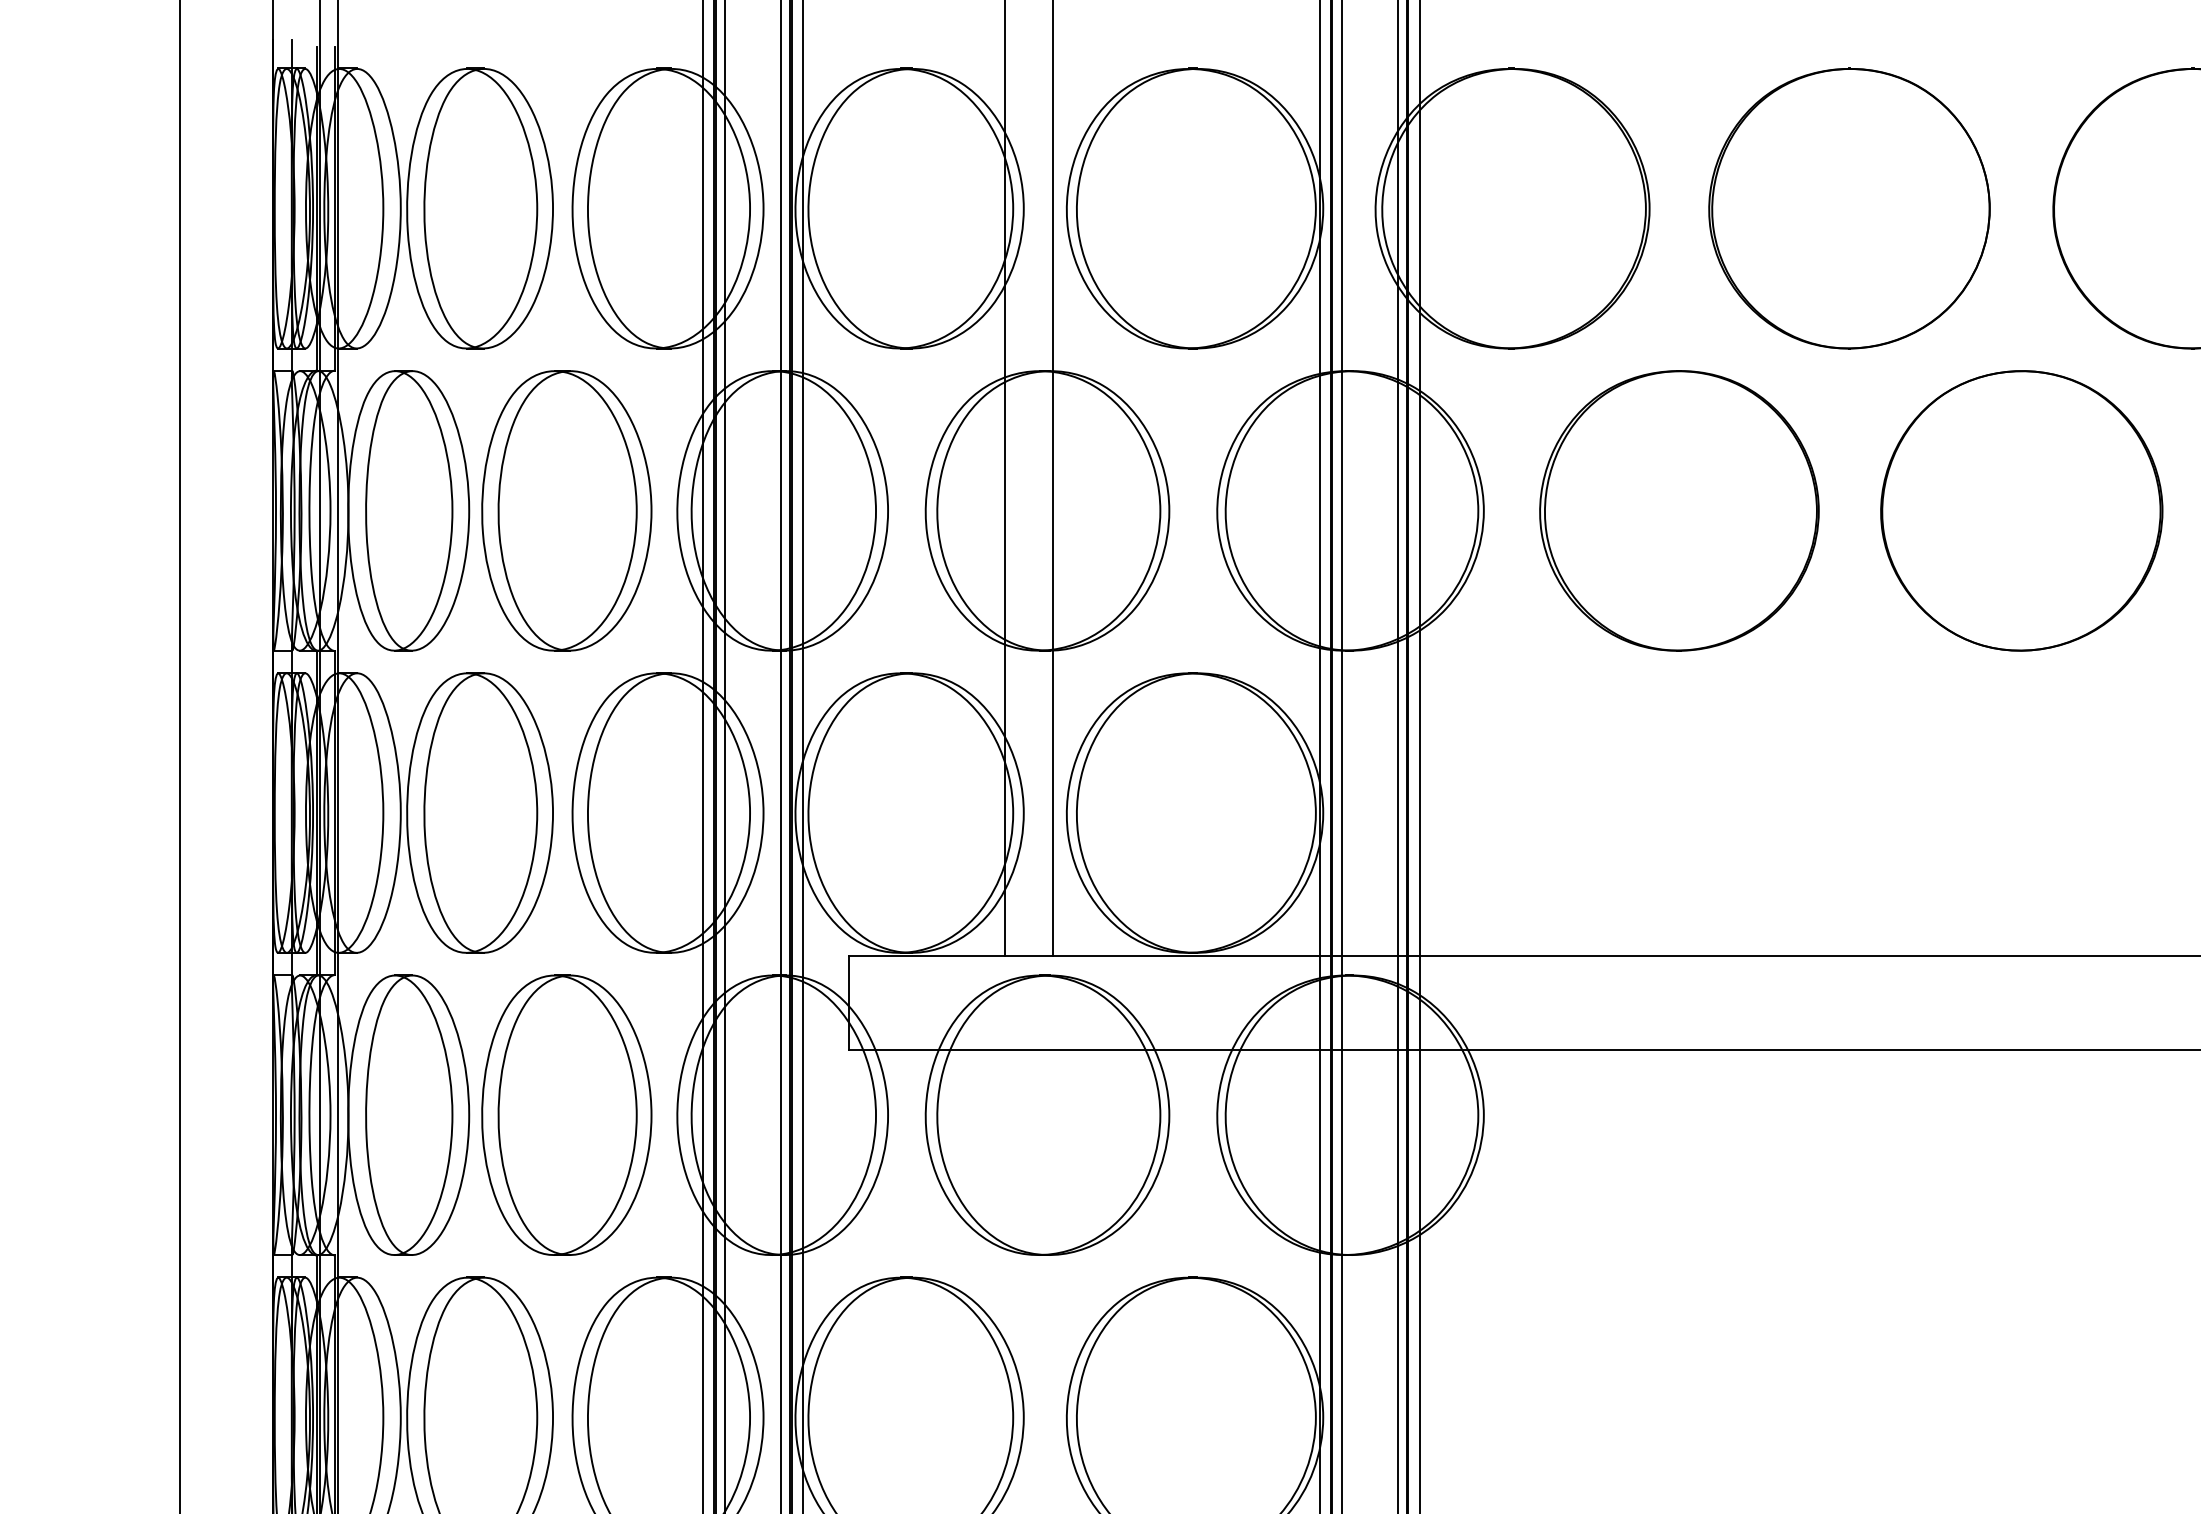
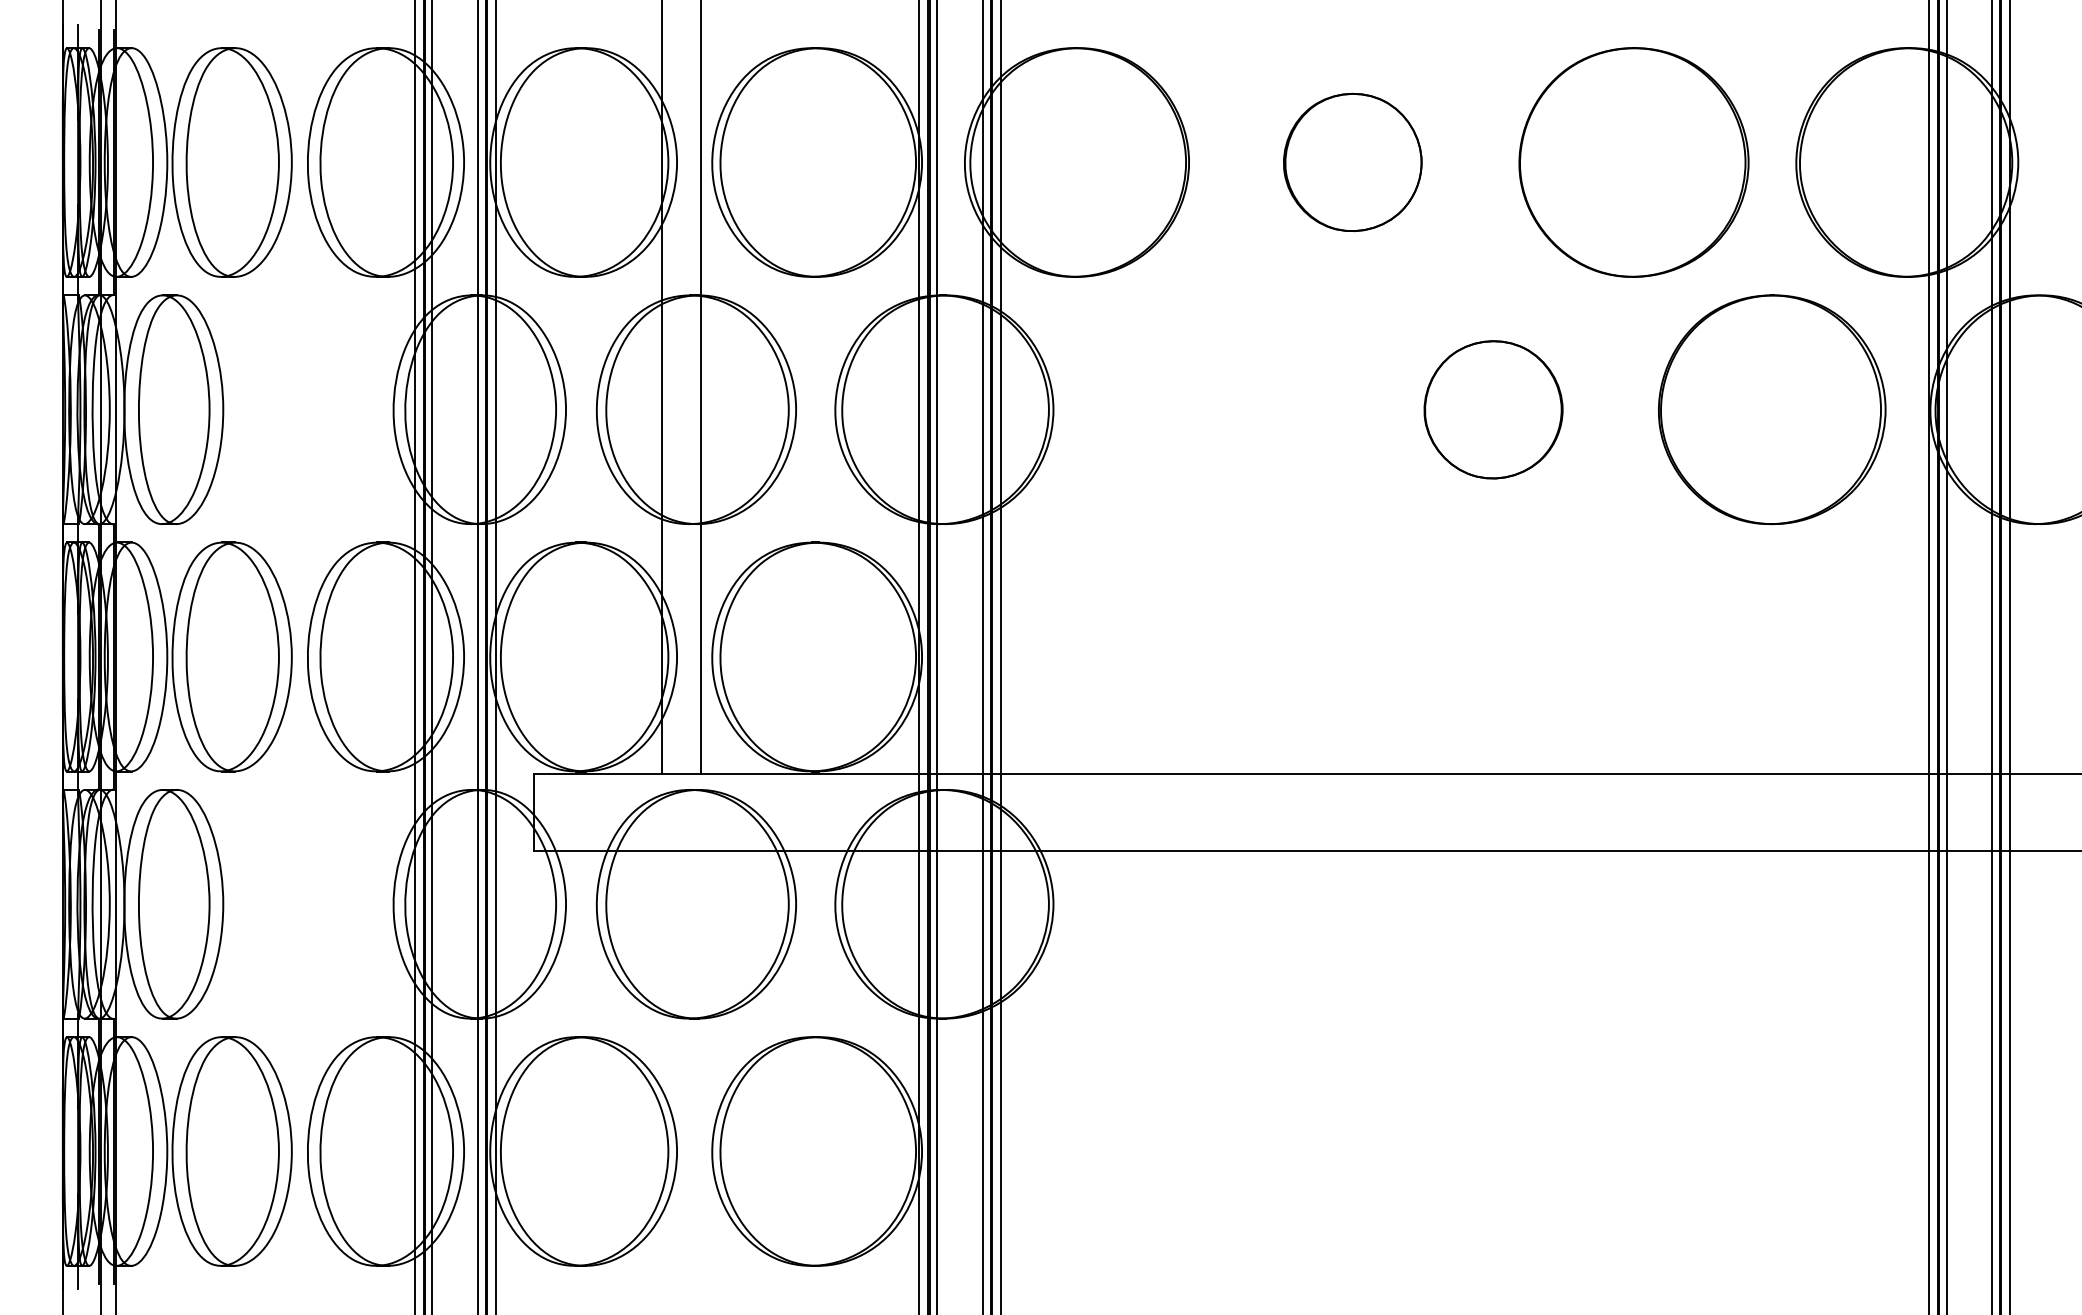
part: (1849, 208) -> (1352, 162), size x0.6
part: (567, 510) -> (303, 409), removed
part: (1679, 510) -> (1213, 409), removed
part: (2021, 510) -> (1493, 409), size x0.6
part: (567, 1115) -> (303, 904), removed

